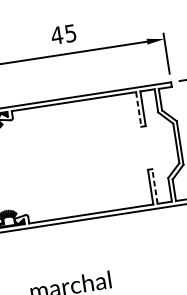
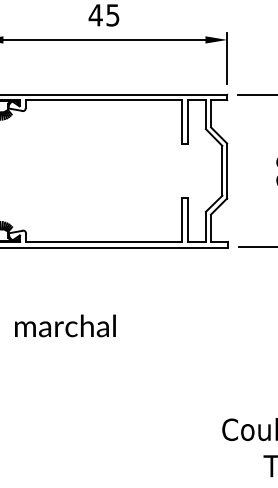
line: (138, 109) -> (182, 121), dashed -> solid
line: (154, 186) -> (187, 219), dashed -> solid

